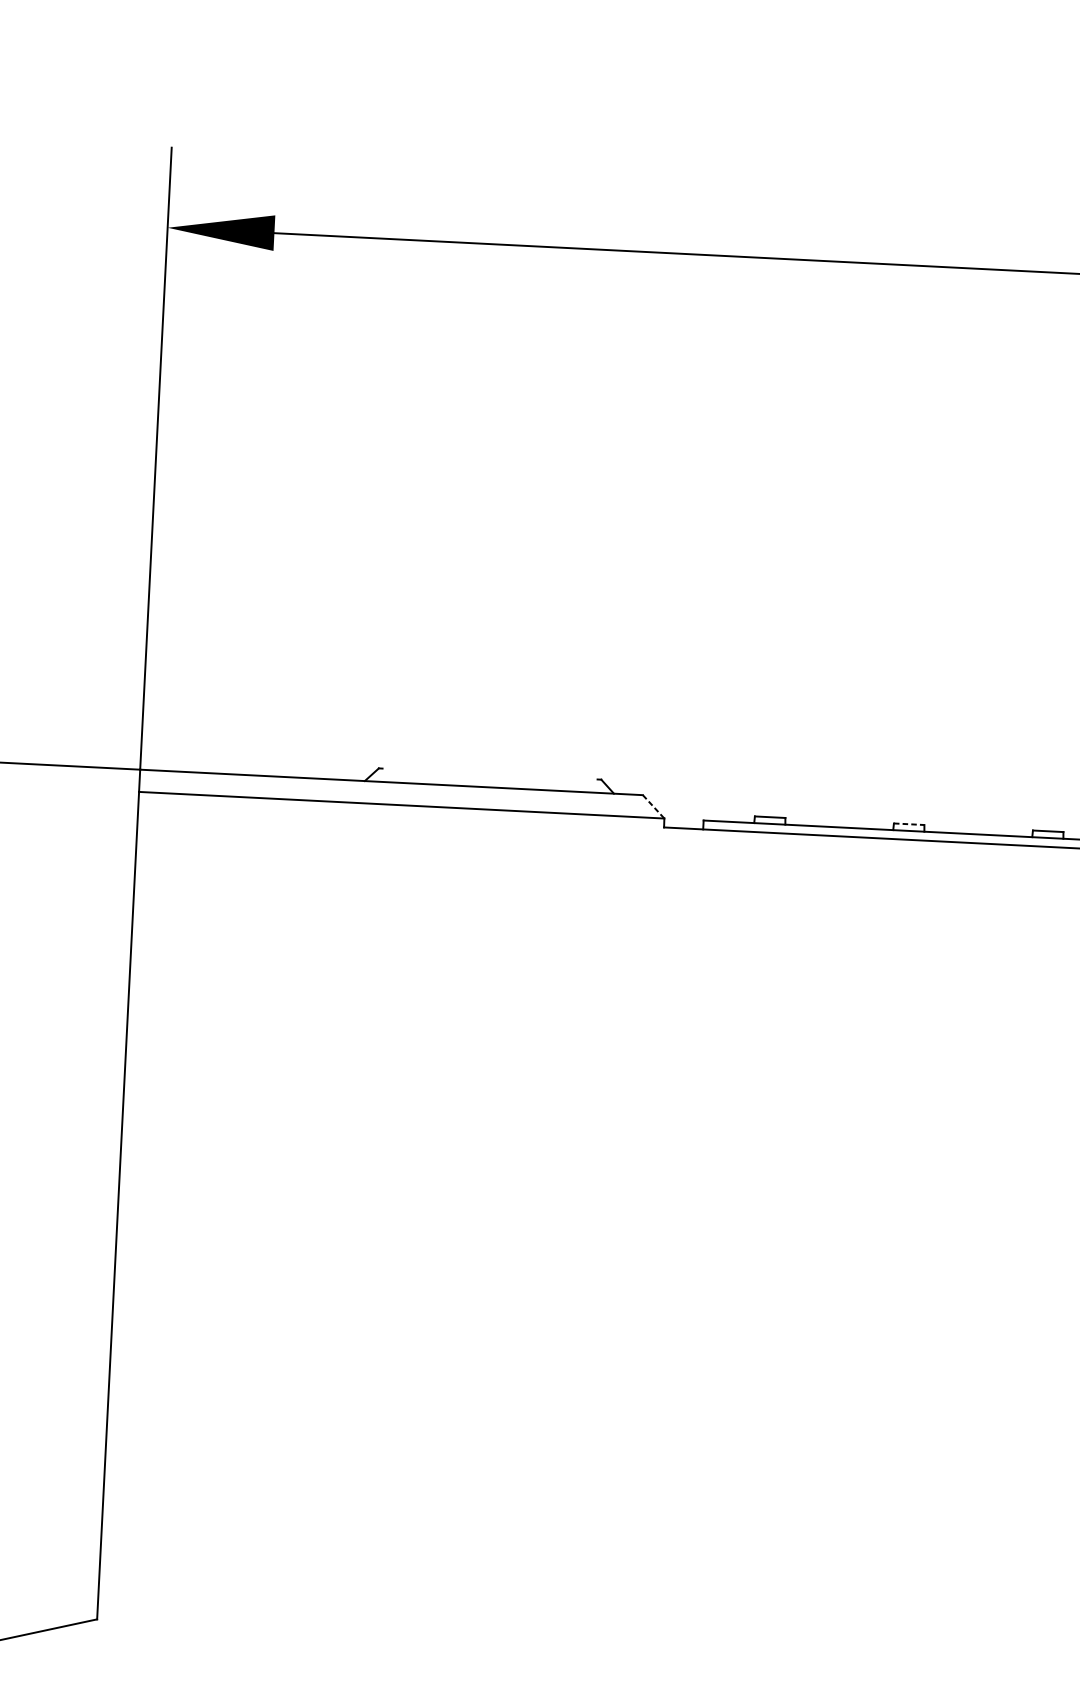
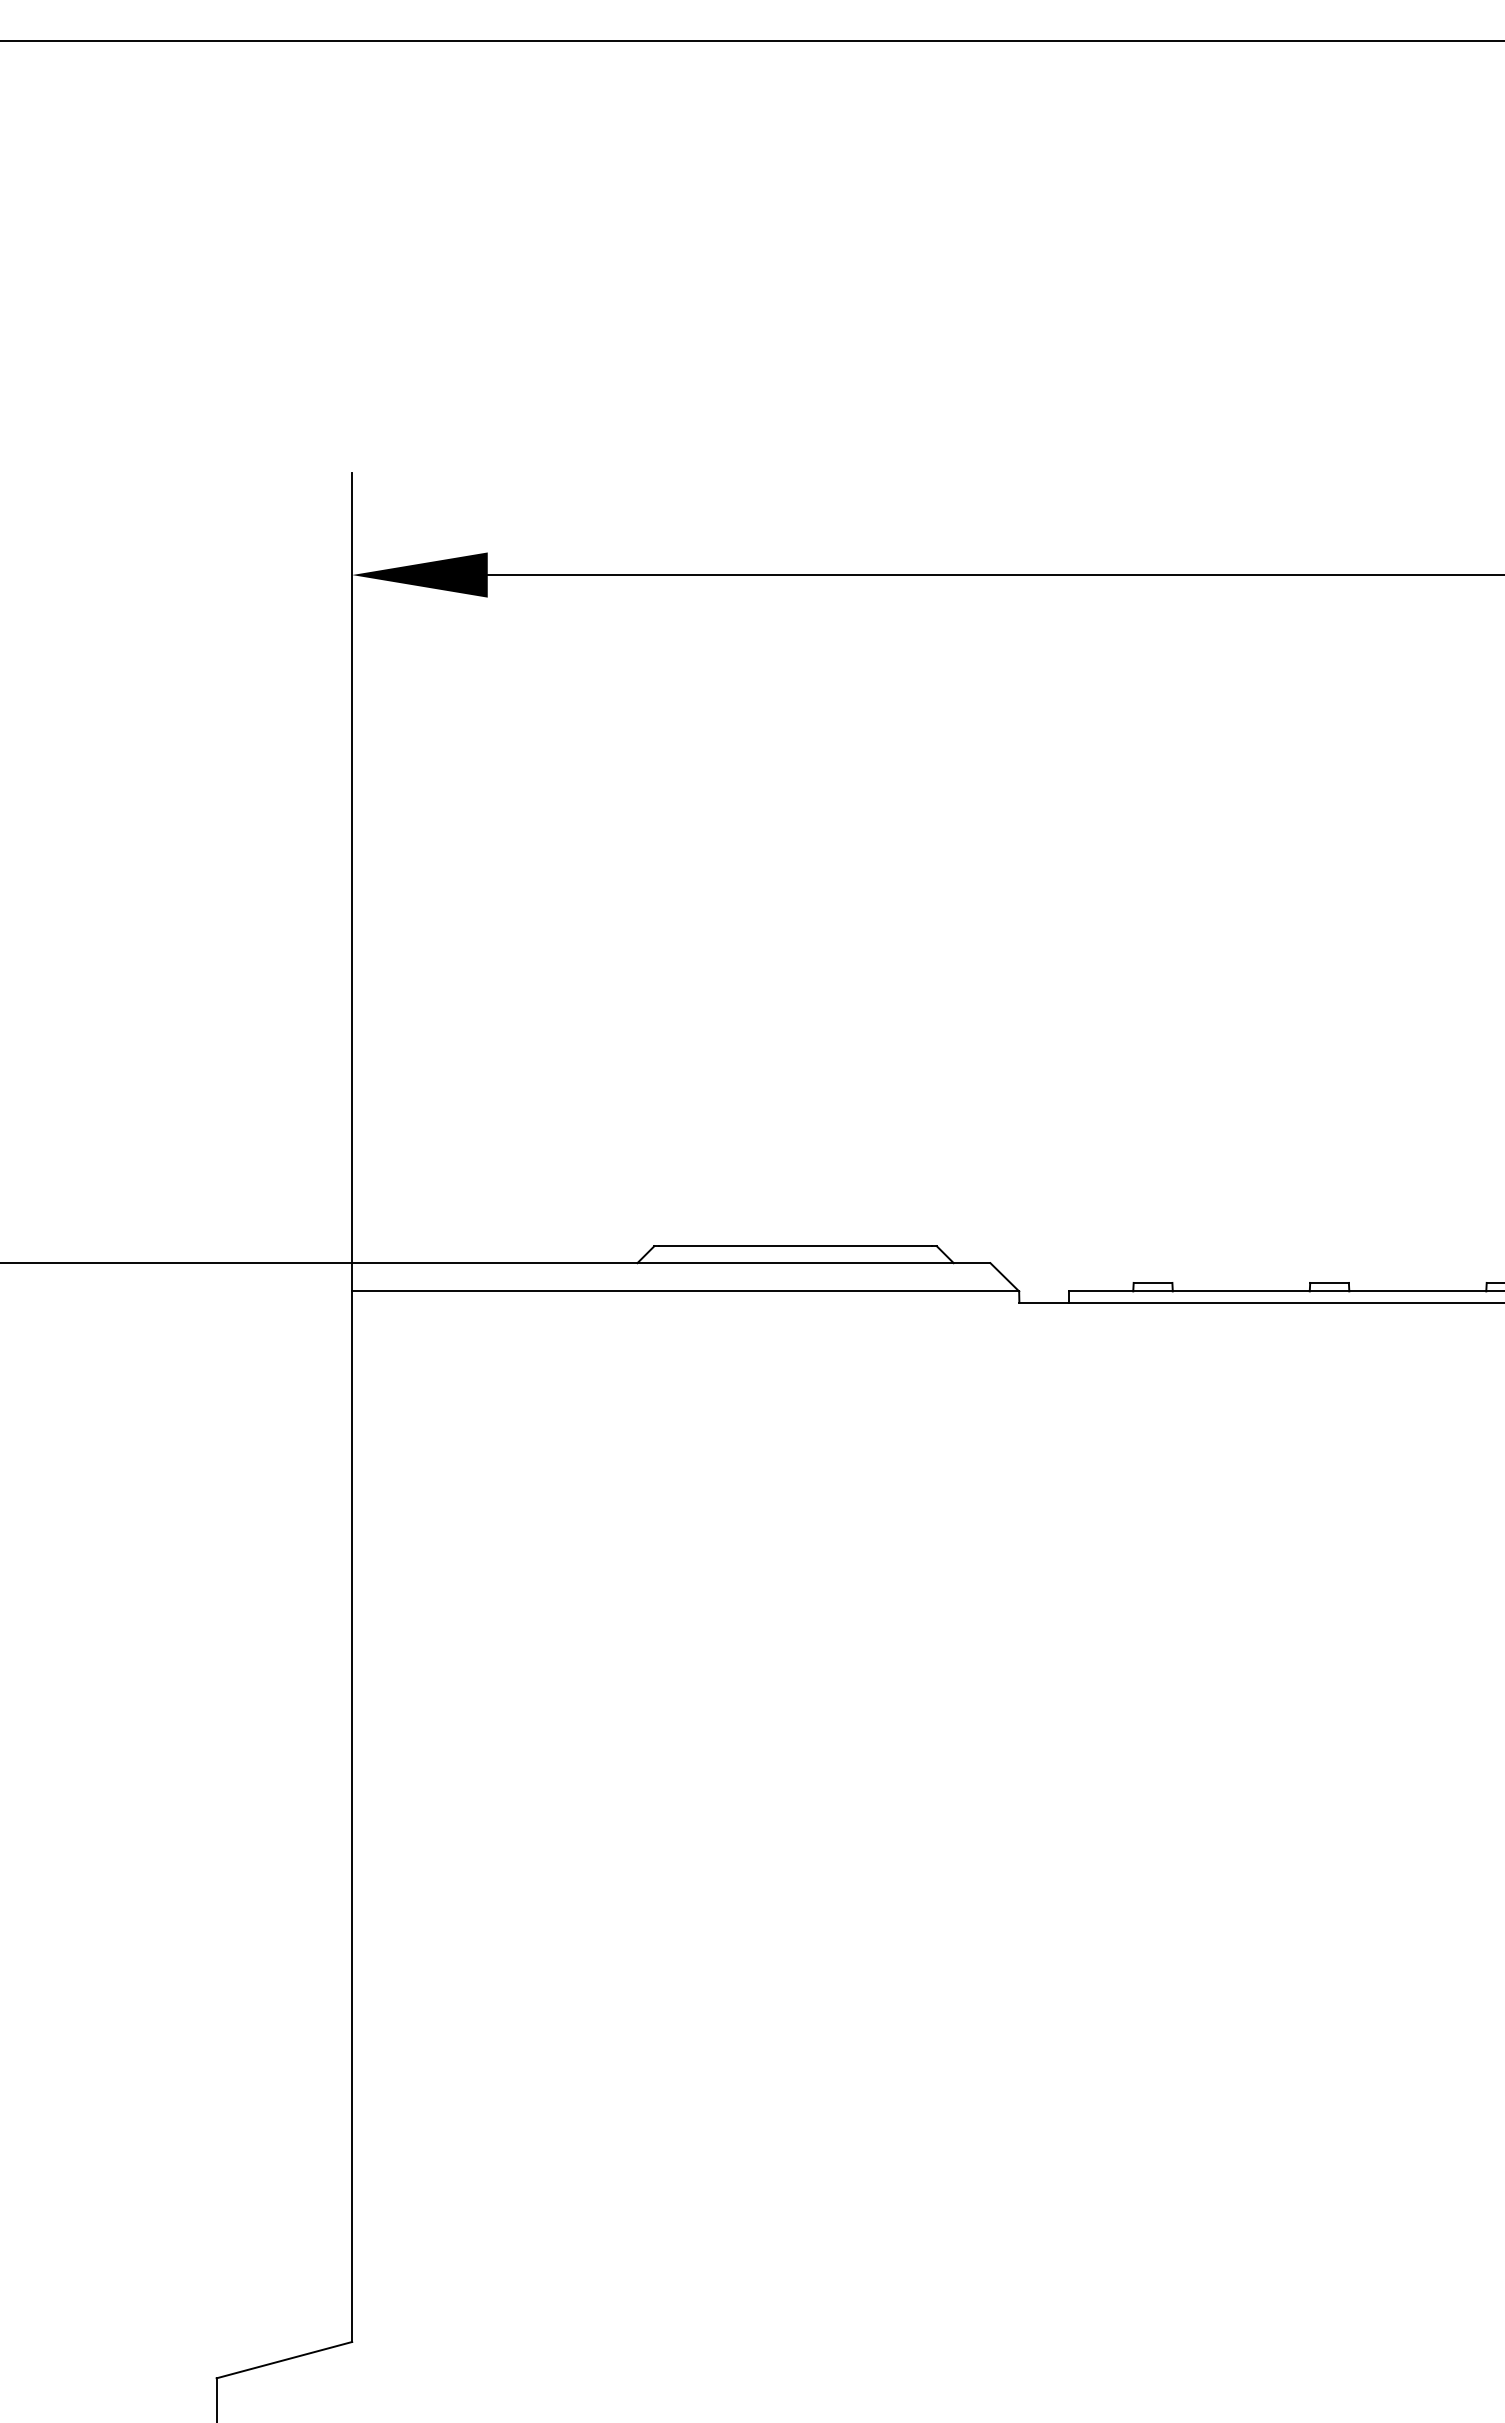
line: (490, 774) -> (795, 1246), added
line: (654, 807) -> (1005, 1277), dashed -> solid
line: (909, 823) -> (1330, 1282), dashed -> solid

